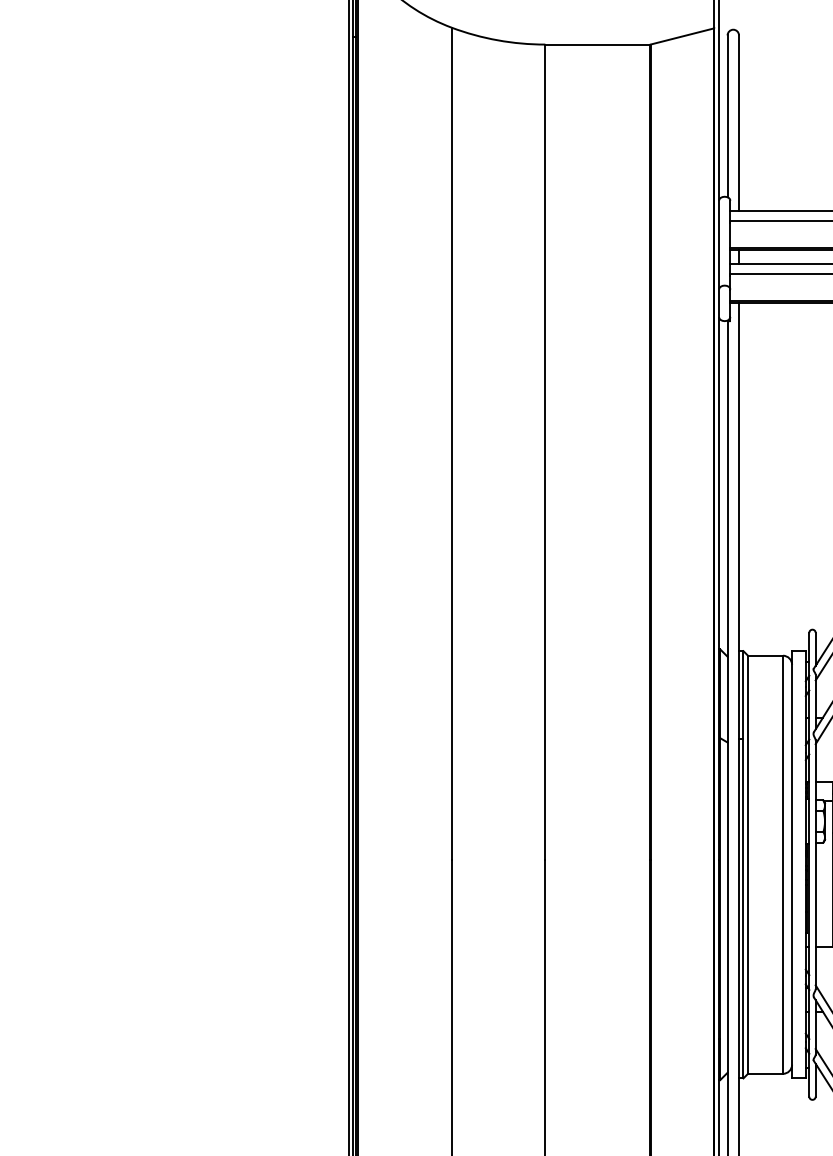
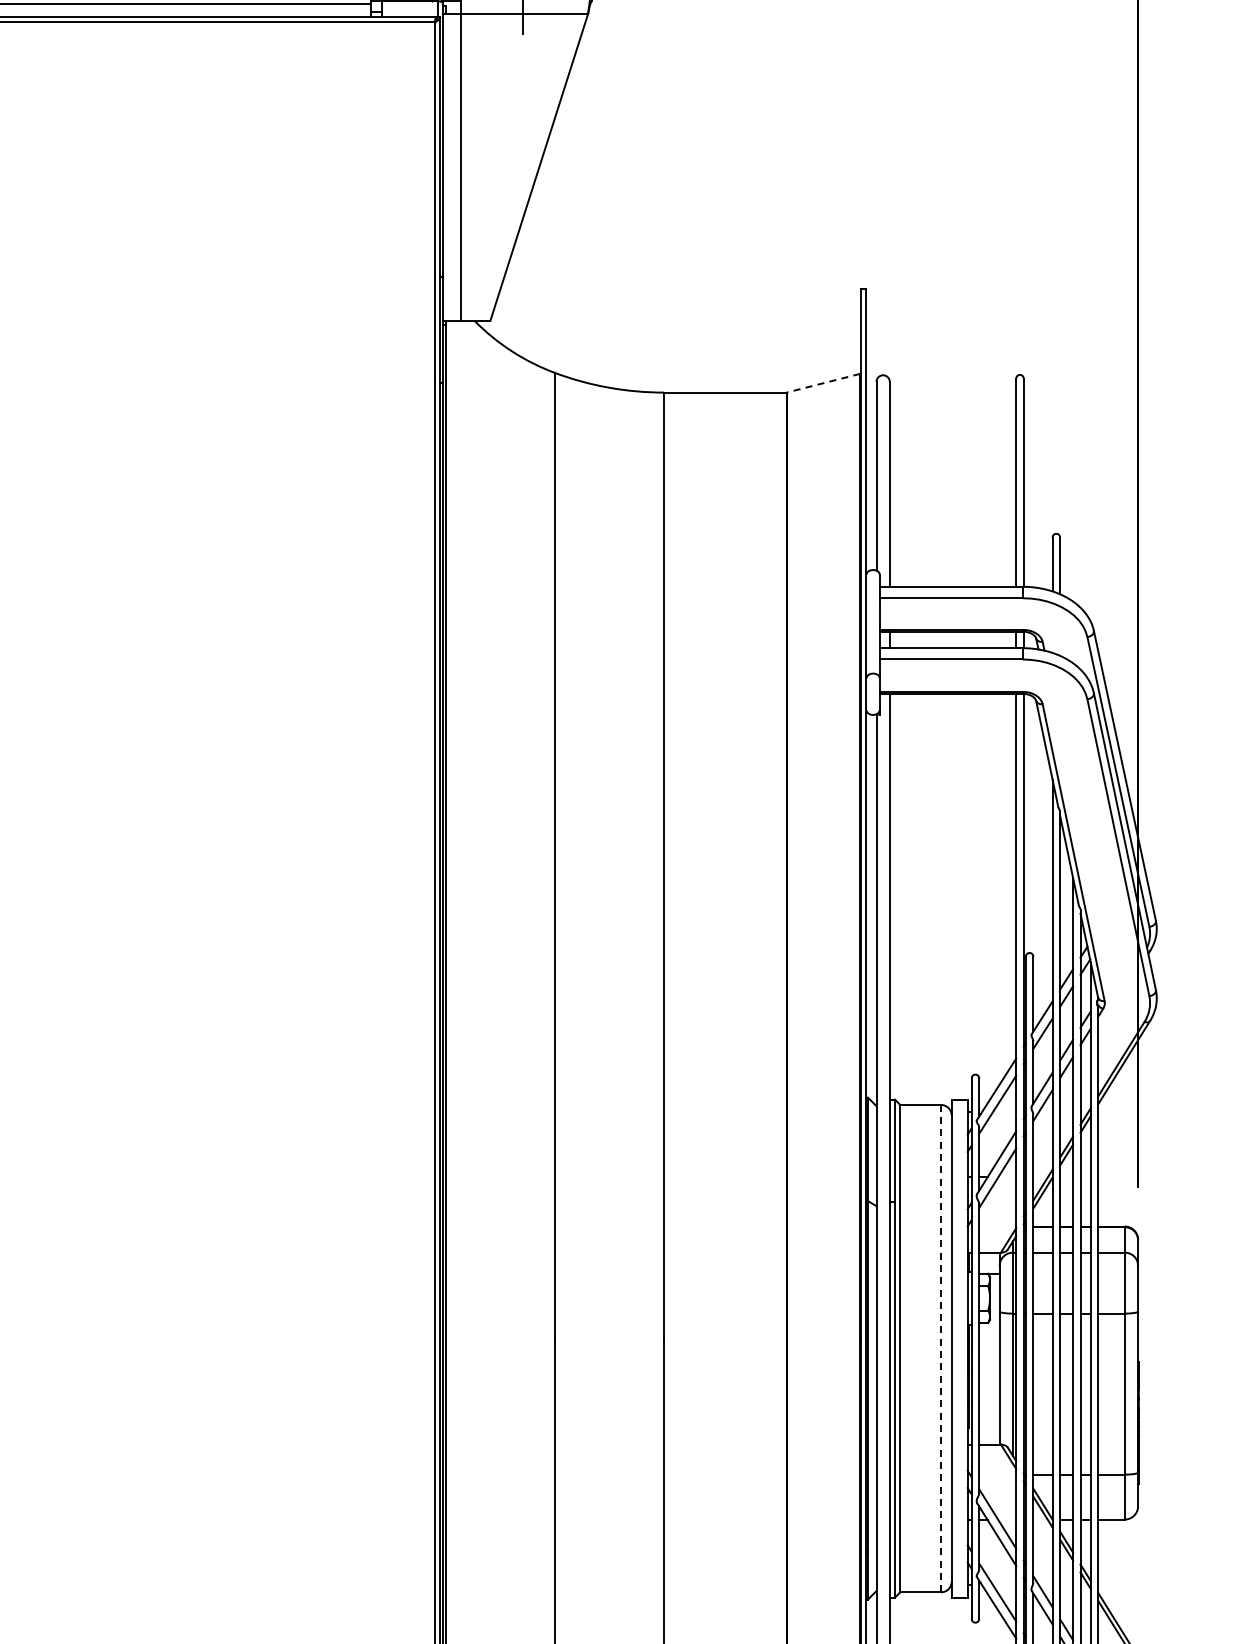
line: (682, 36) -> (823, 383), solid -> dashed
line: (783, 864) -> (941, 1348), solid -> dashed

